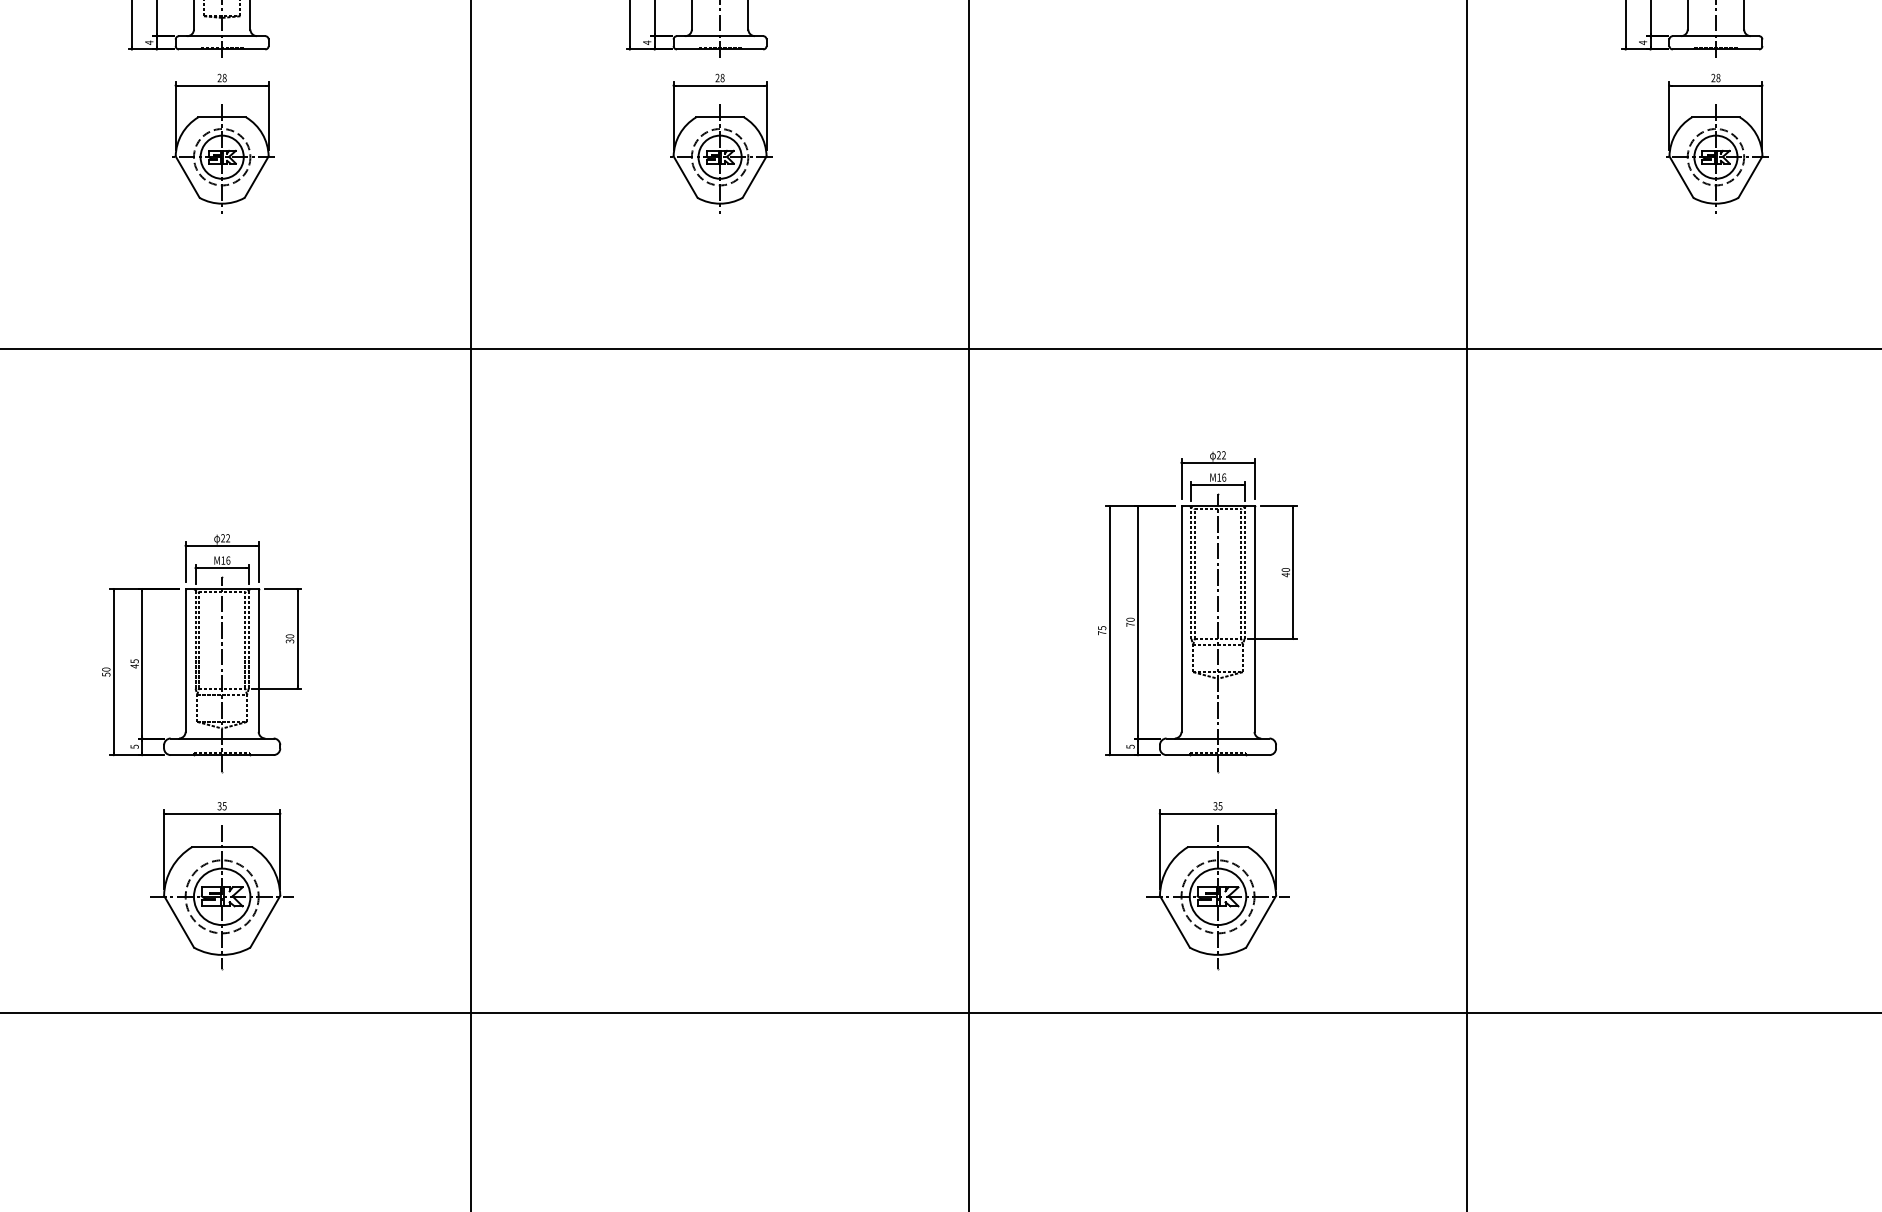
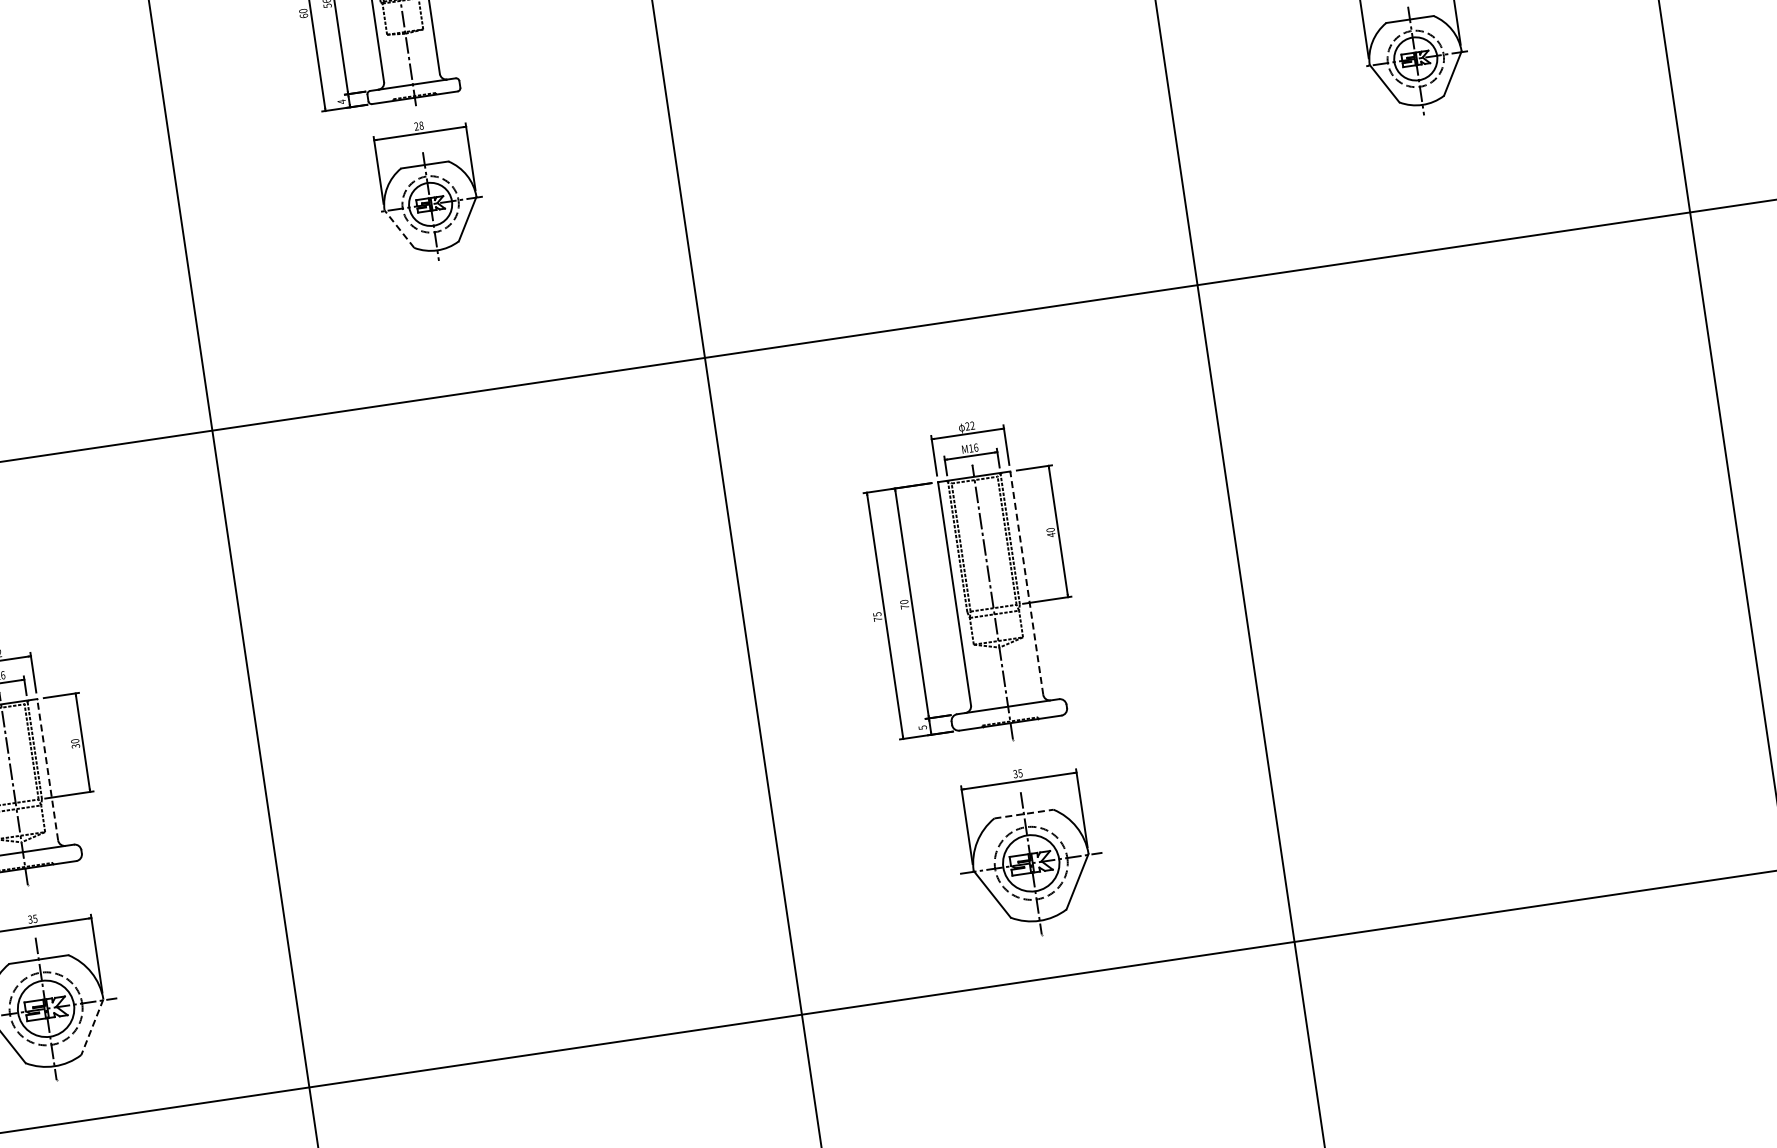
line: (685, 177) -> (399, 229), solid -> dashed
line: (1254, 619) -> (1026, 583), solid -> dashed
line: (258, 660) -> (47, 769), solid -> dashed
line: (1218, 847) -> (1024, 814), solid -> dashed
line: (265, 921) -> (92, 1026), solid -> dashed

